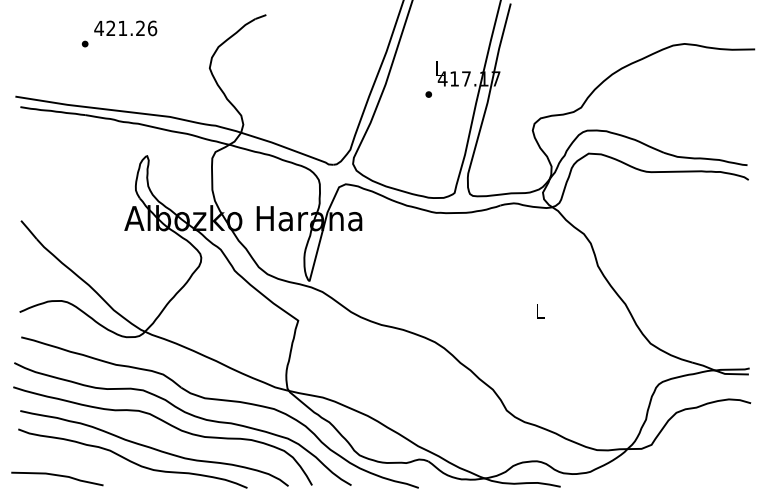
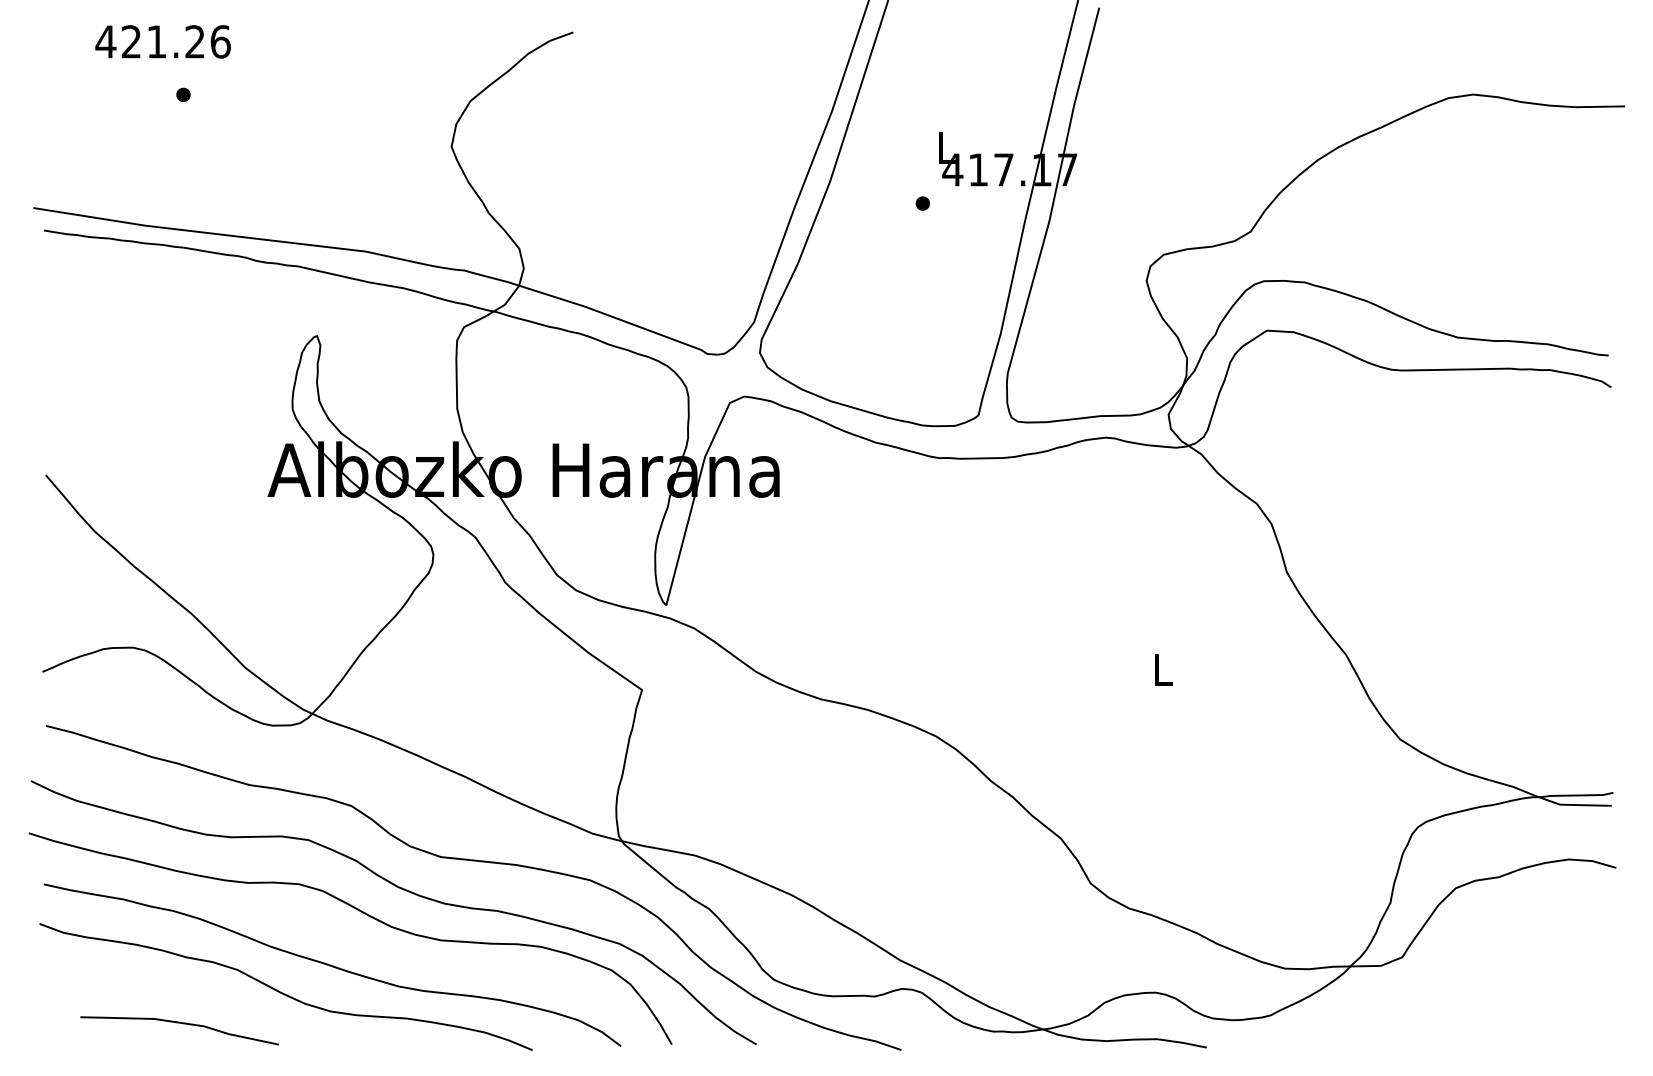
text: (125, 28) -> (162, 42), moved
curve: (57, 476) -> (179, 1025), moved

